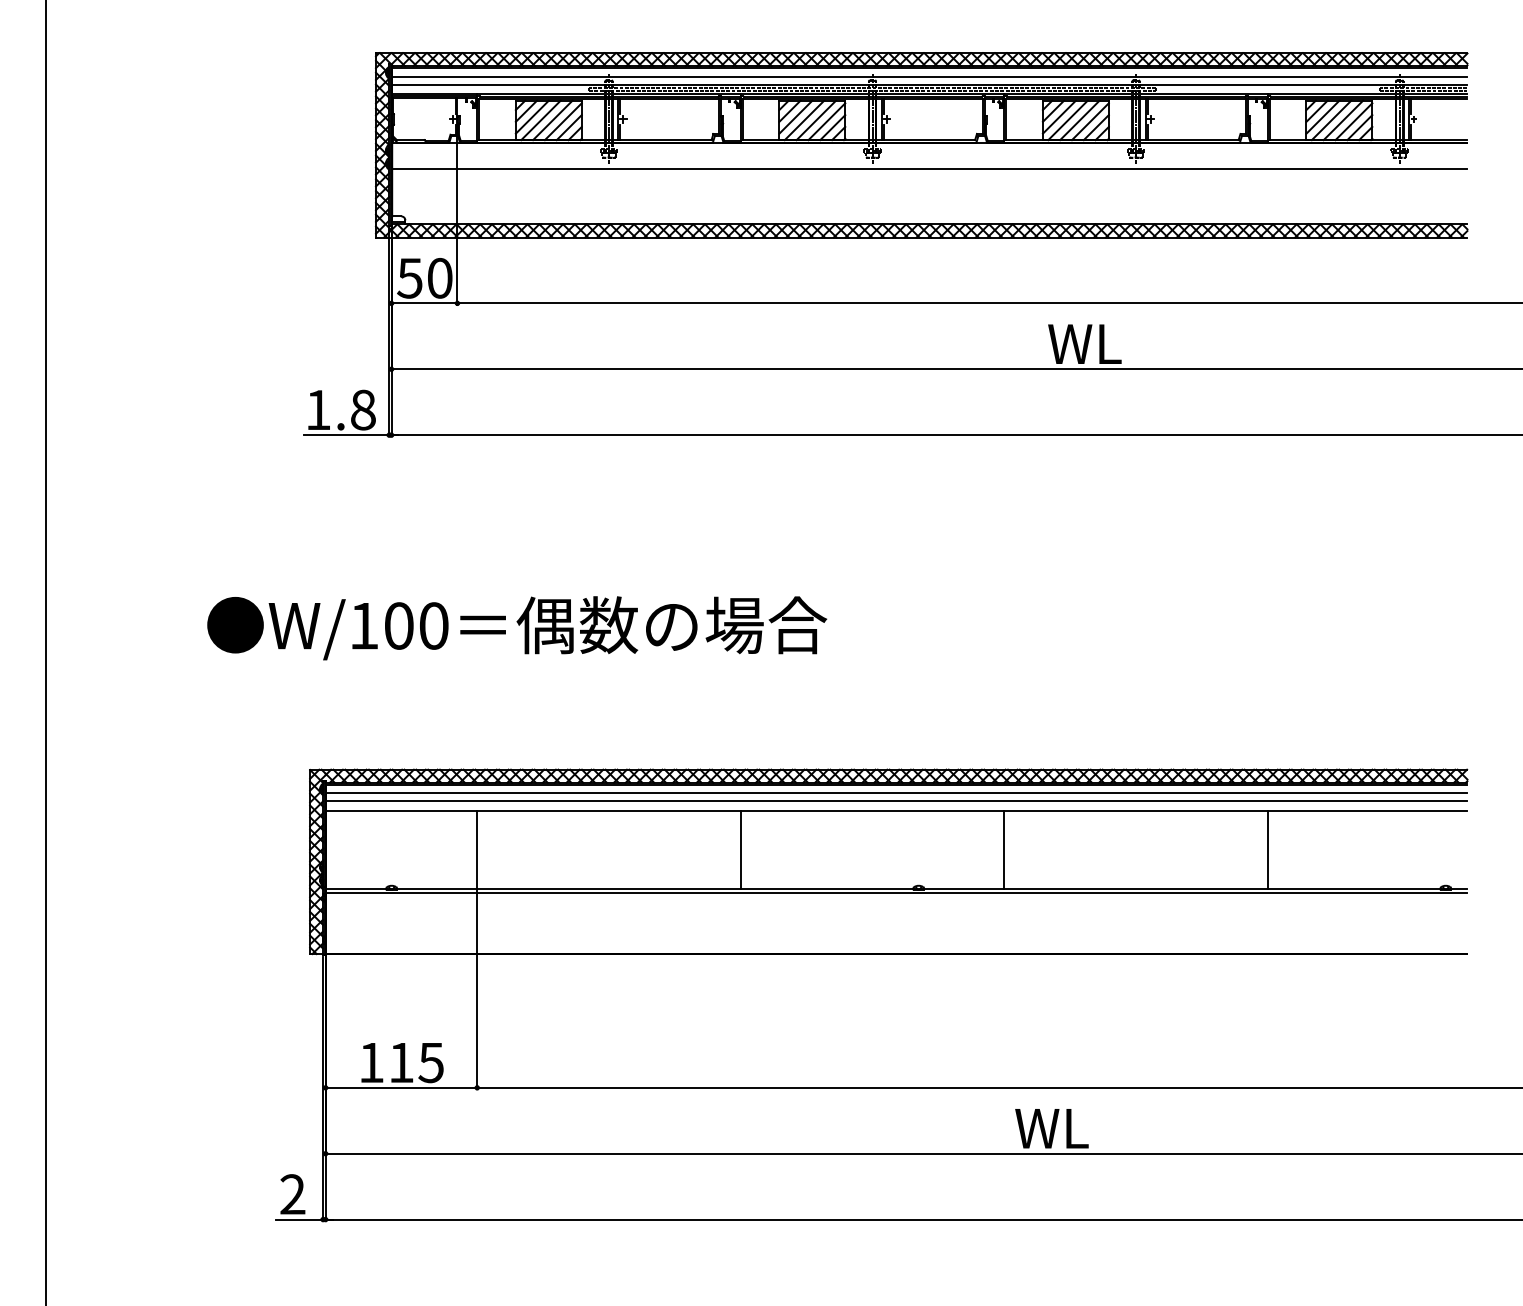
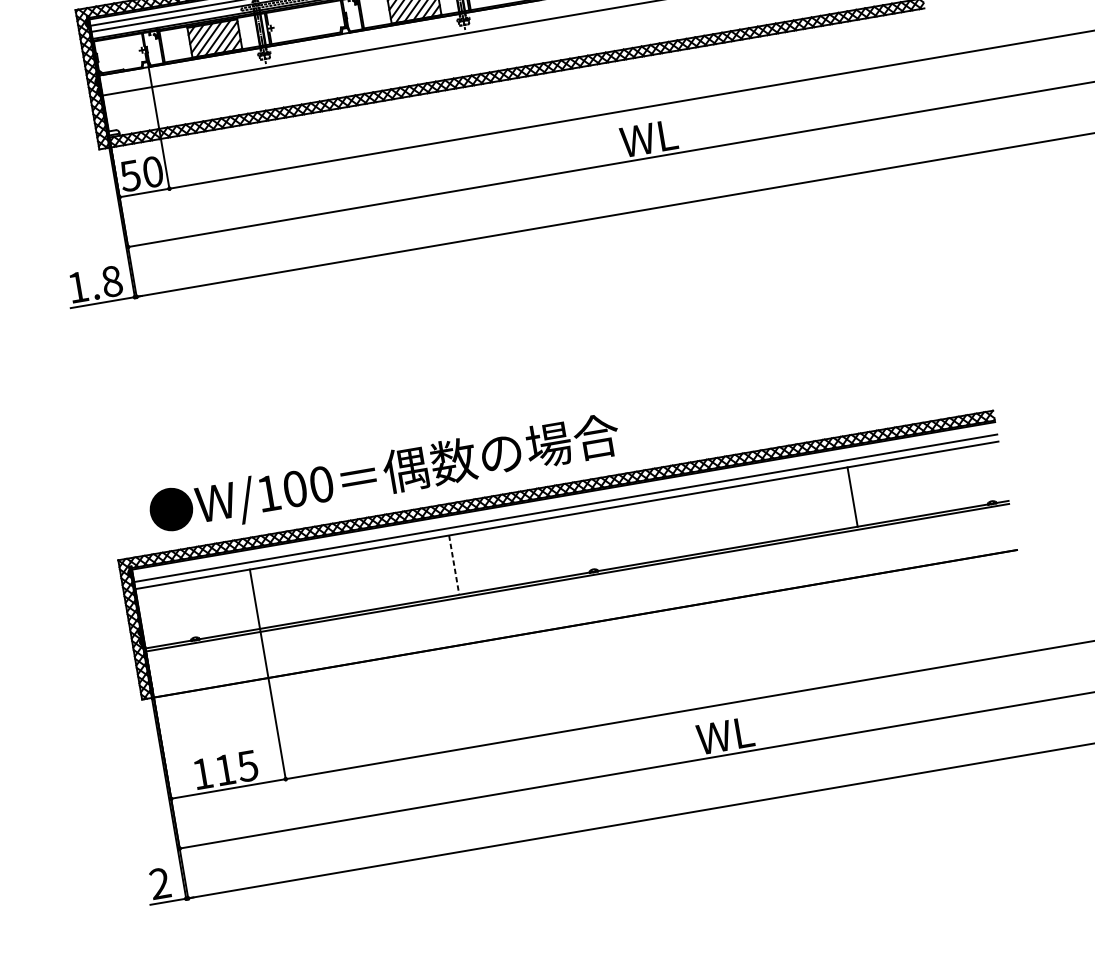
text: (517, 628) -> (385, 475), moved
line: (896, 793) -> (564, 502), removed
line: (1004, 849) -> (653, 530), removed
line: (740, 850) -> (454, 565), solid -> dashed

